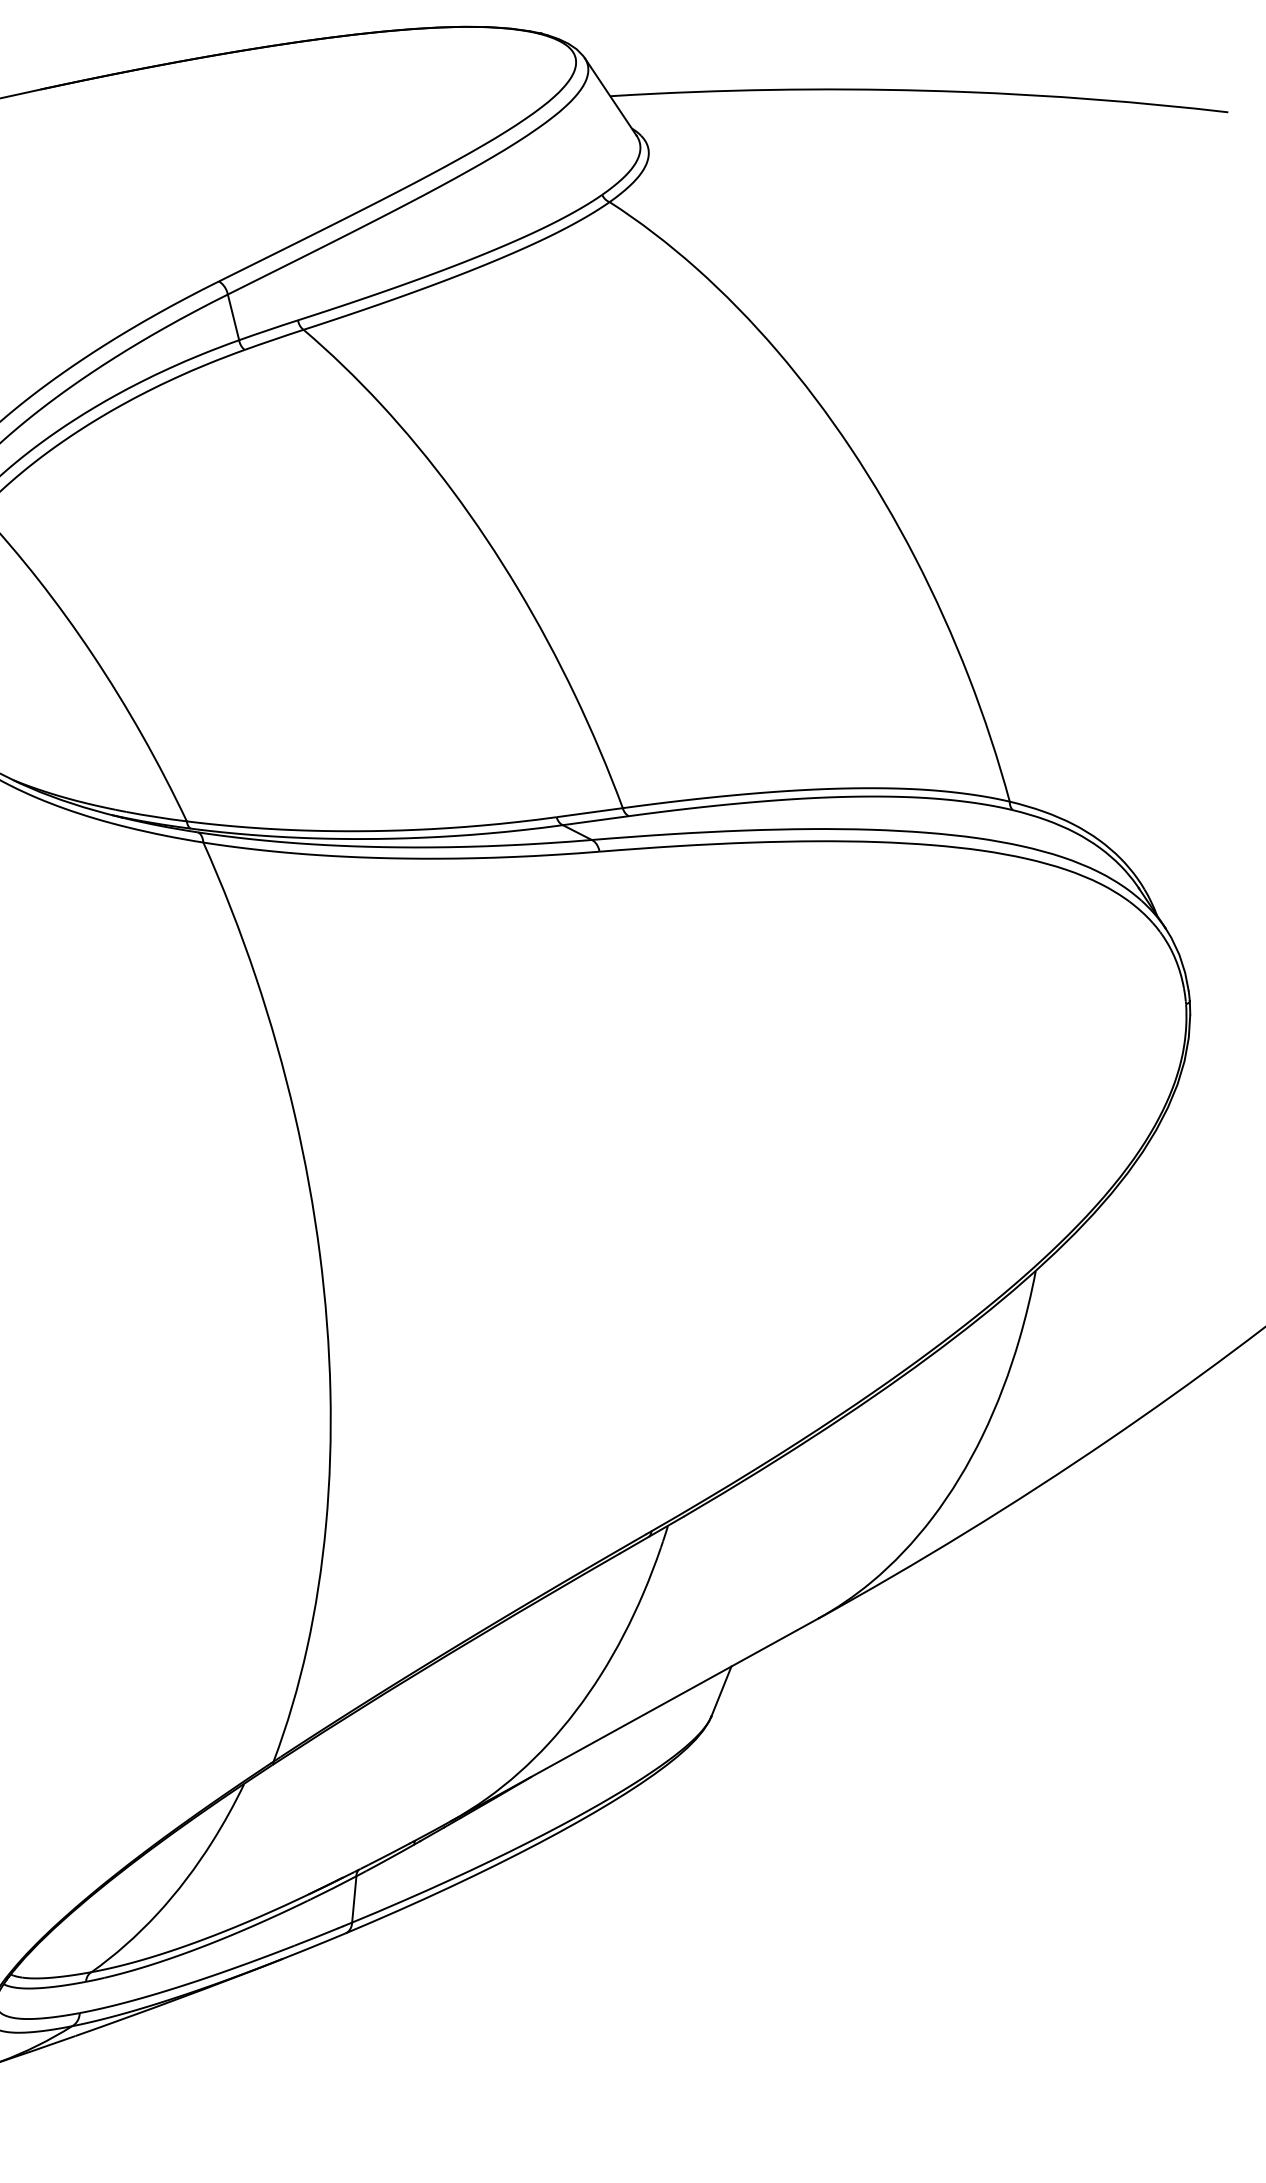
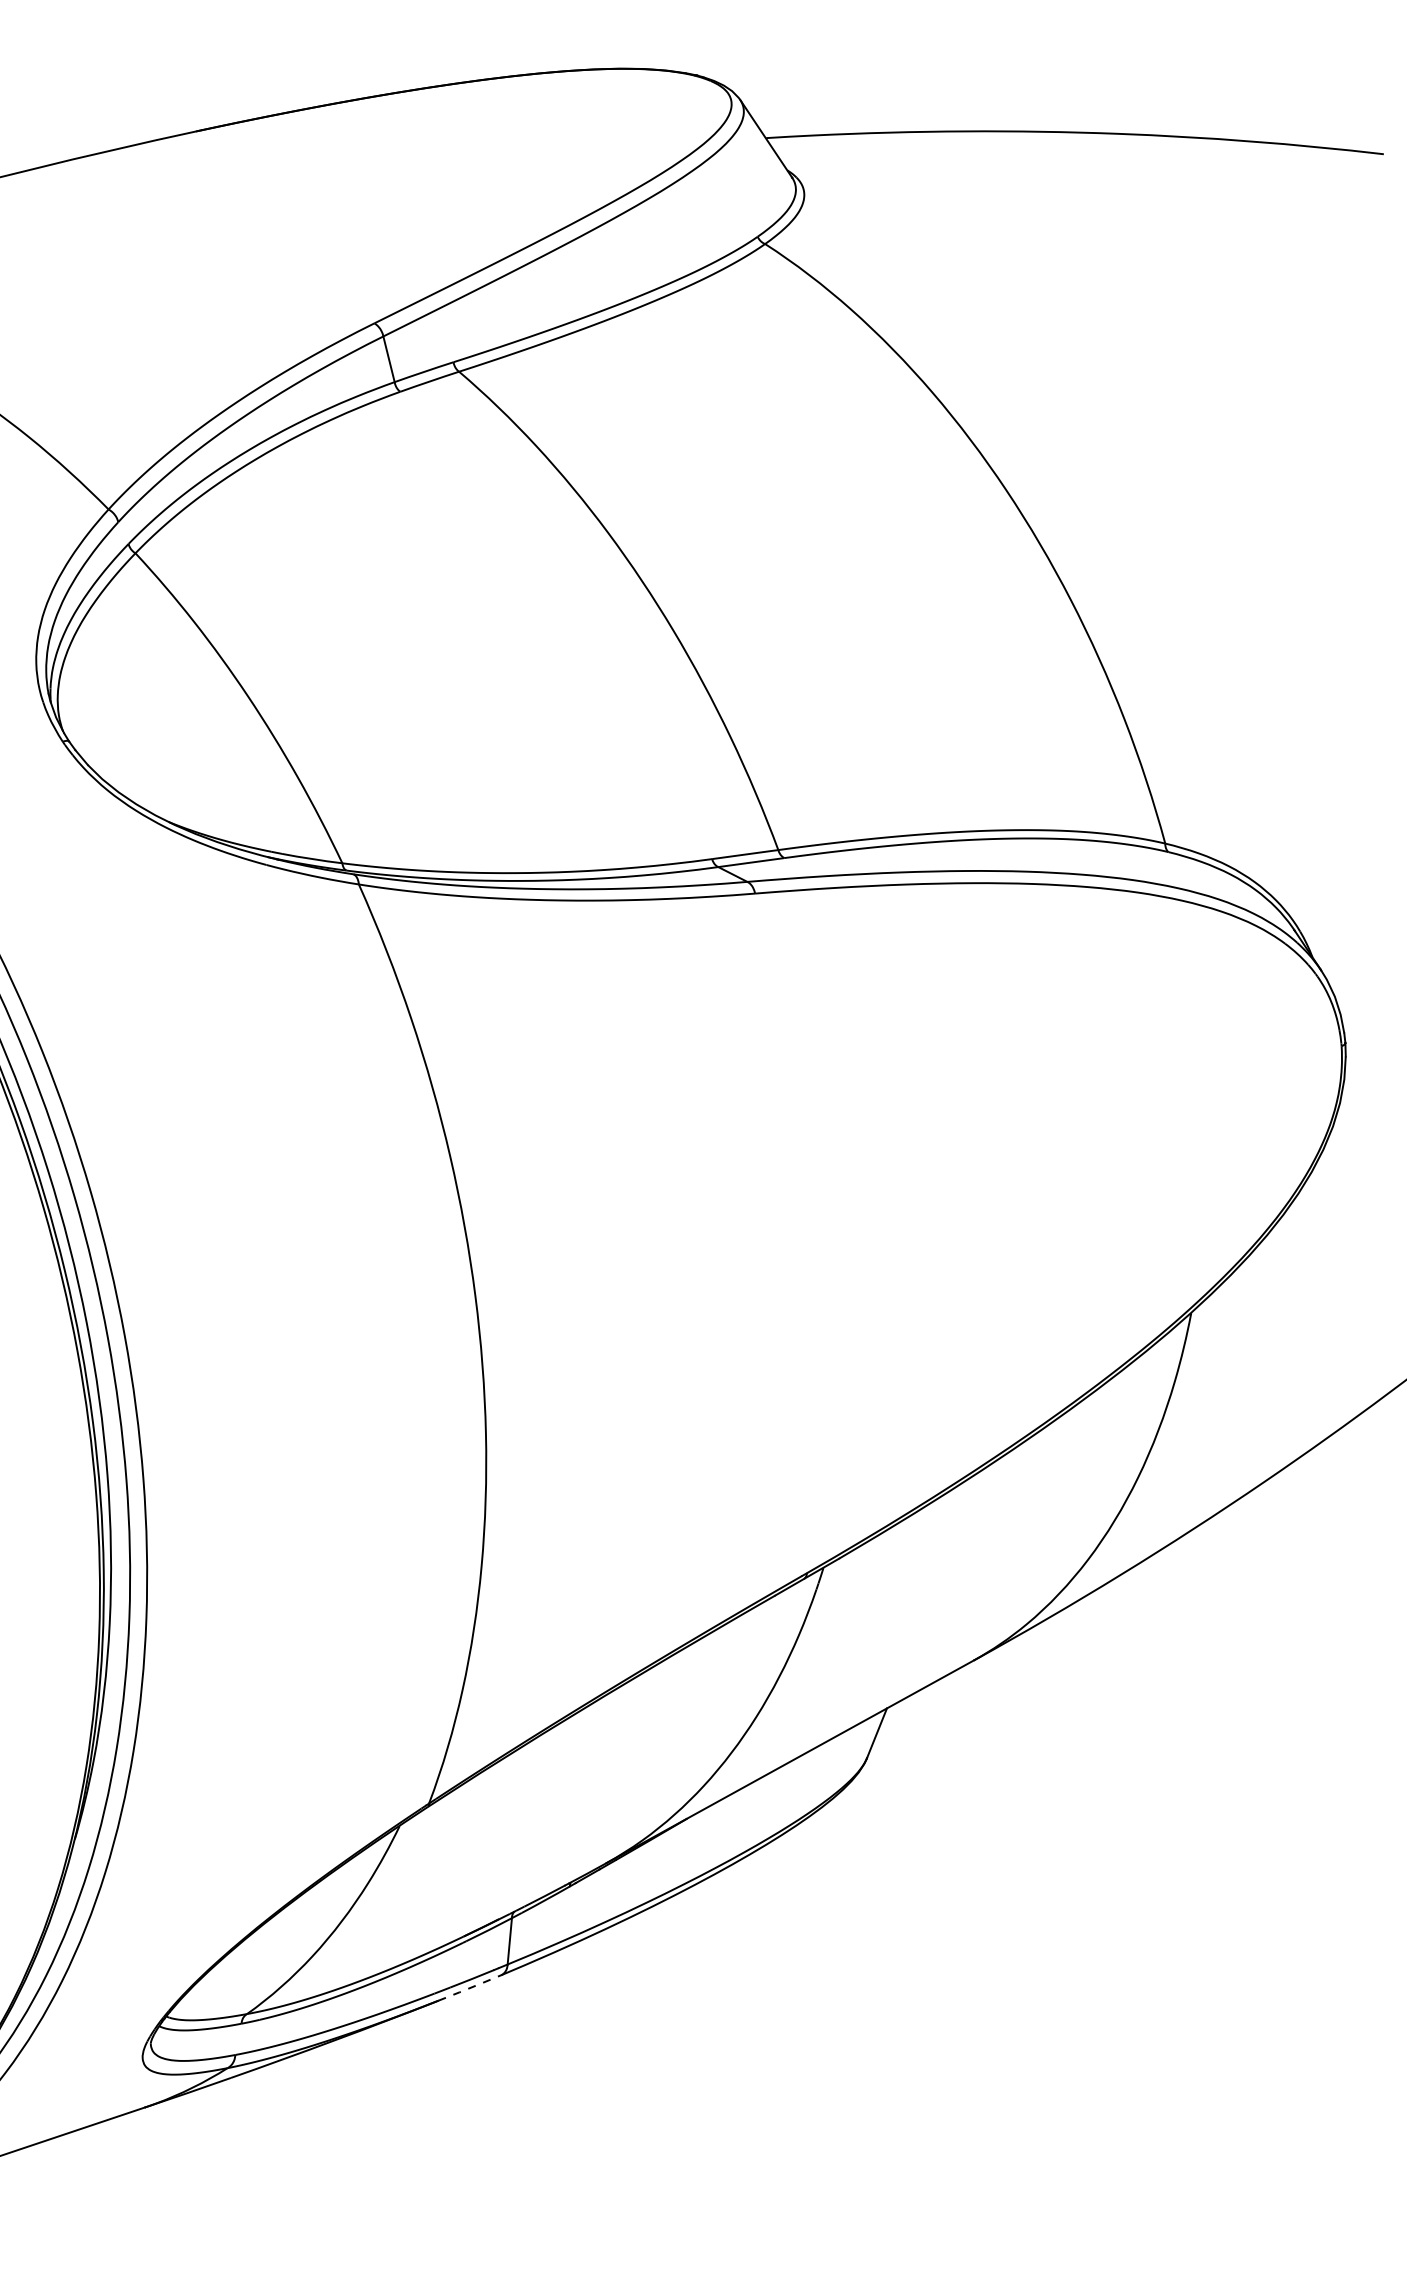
line: (313, 1946) -> (469, 1988), solid -> dashed

